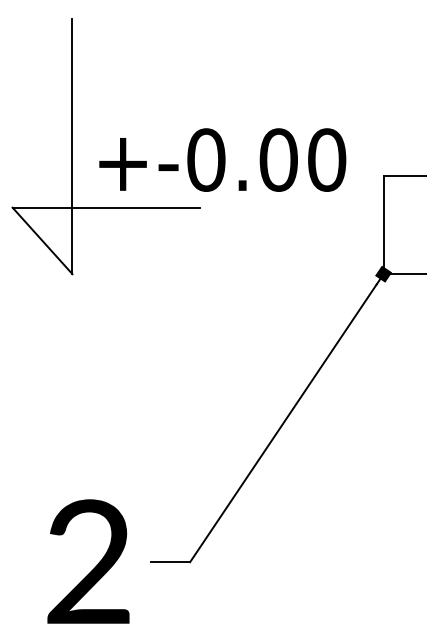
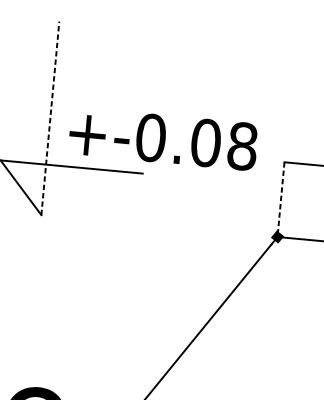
line: (72, 146) -> (50, 118), solid -> dashed
text: (327, 159) -> (243, 146), +-0.00 -> +-0.08
line: (383, 225) -> (280, 200), solid -> dashed

